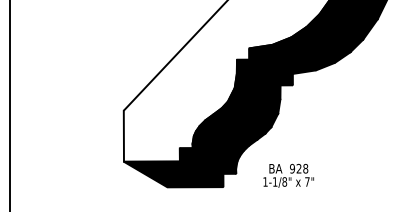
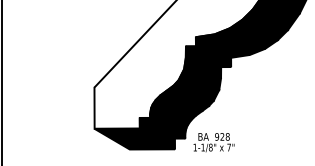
text: (288, 175) -> (213, 142), moved

